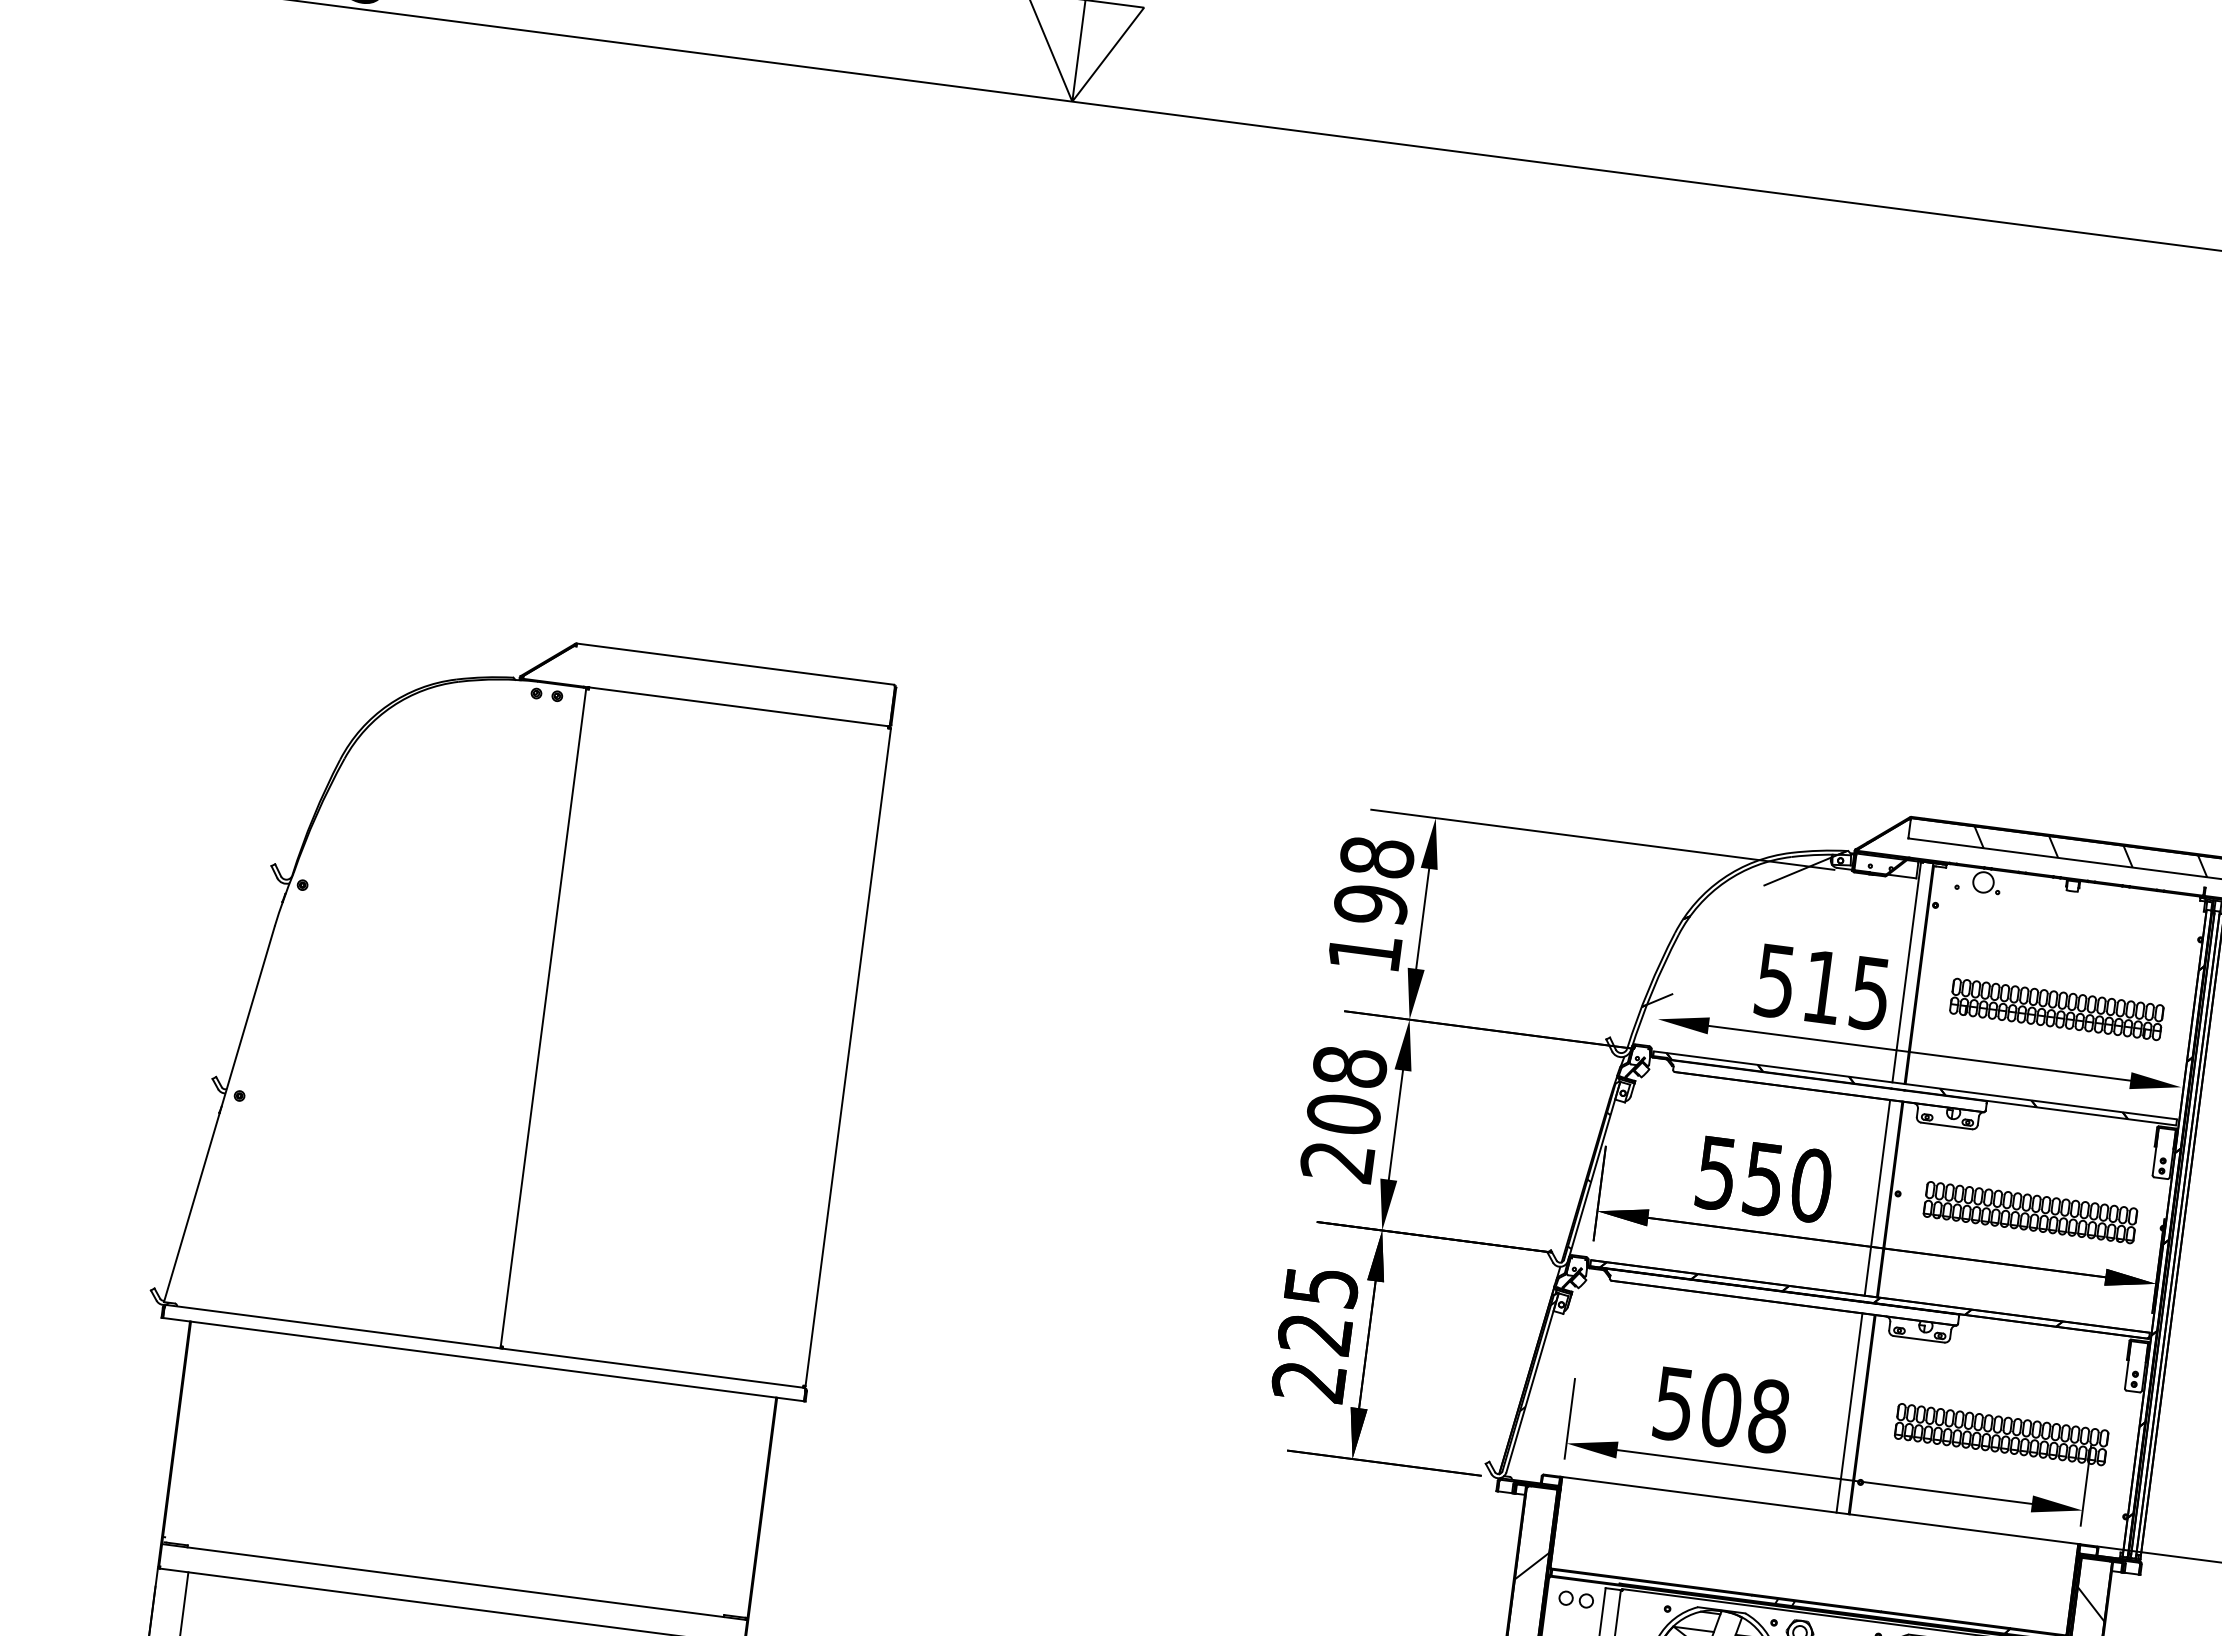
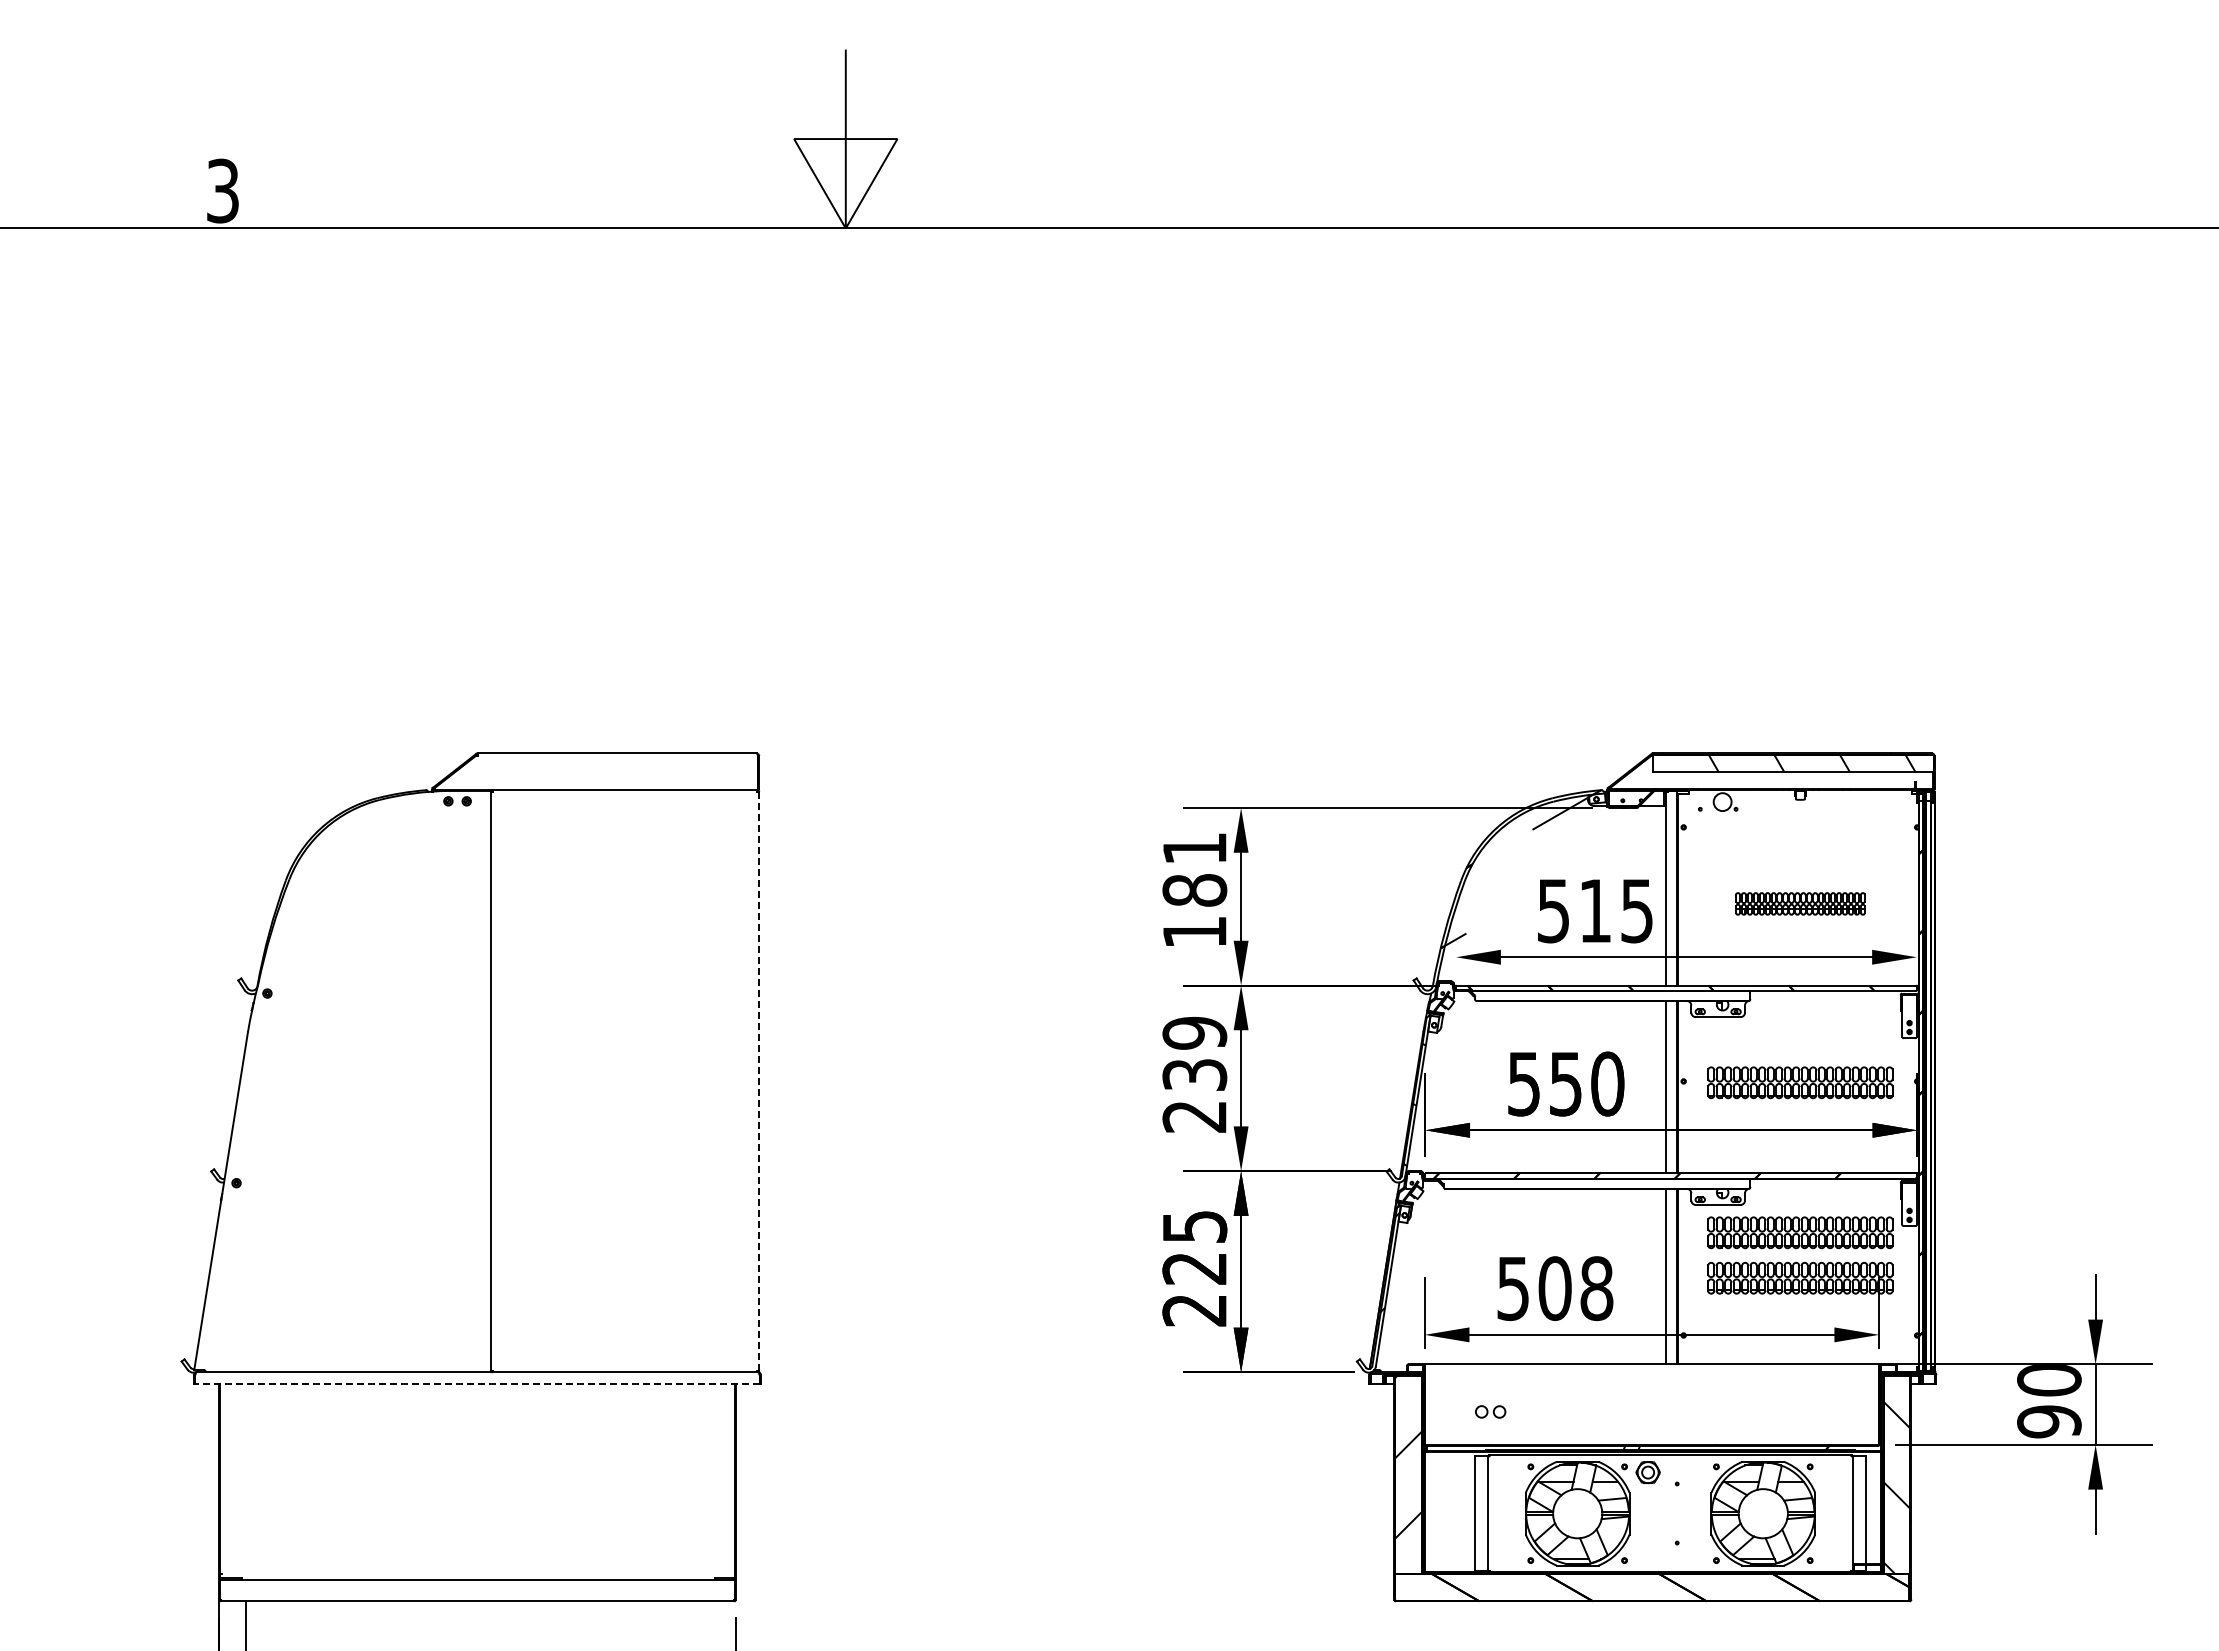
text: (1373, 881) -> (1194, 869), 198 -> 181
part: (2056, 1009) -> (1800, 903), size x0.7
line: (848, 1057) -> (759, 1081), solid -> dashed
text: (1346, 1090) -> (1194, 1053), 208 -> 239
line: (482, 1360) -> (476, 1384), solid -> dashed
part: (2008, 1382) -> (1800, 1232), added
part: (1576, 1599) -> (1490, 1411), moved

